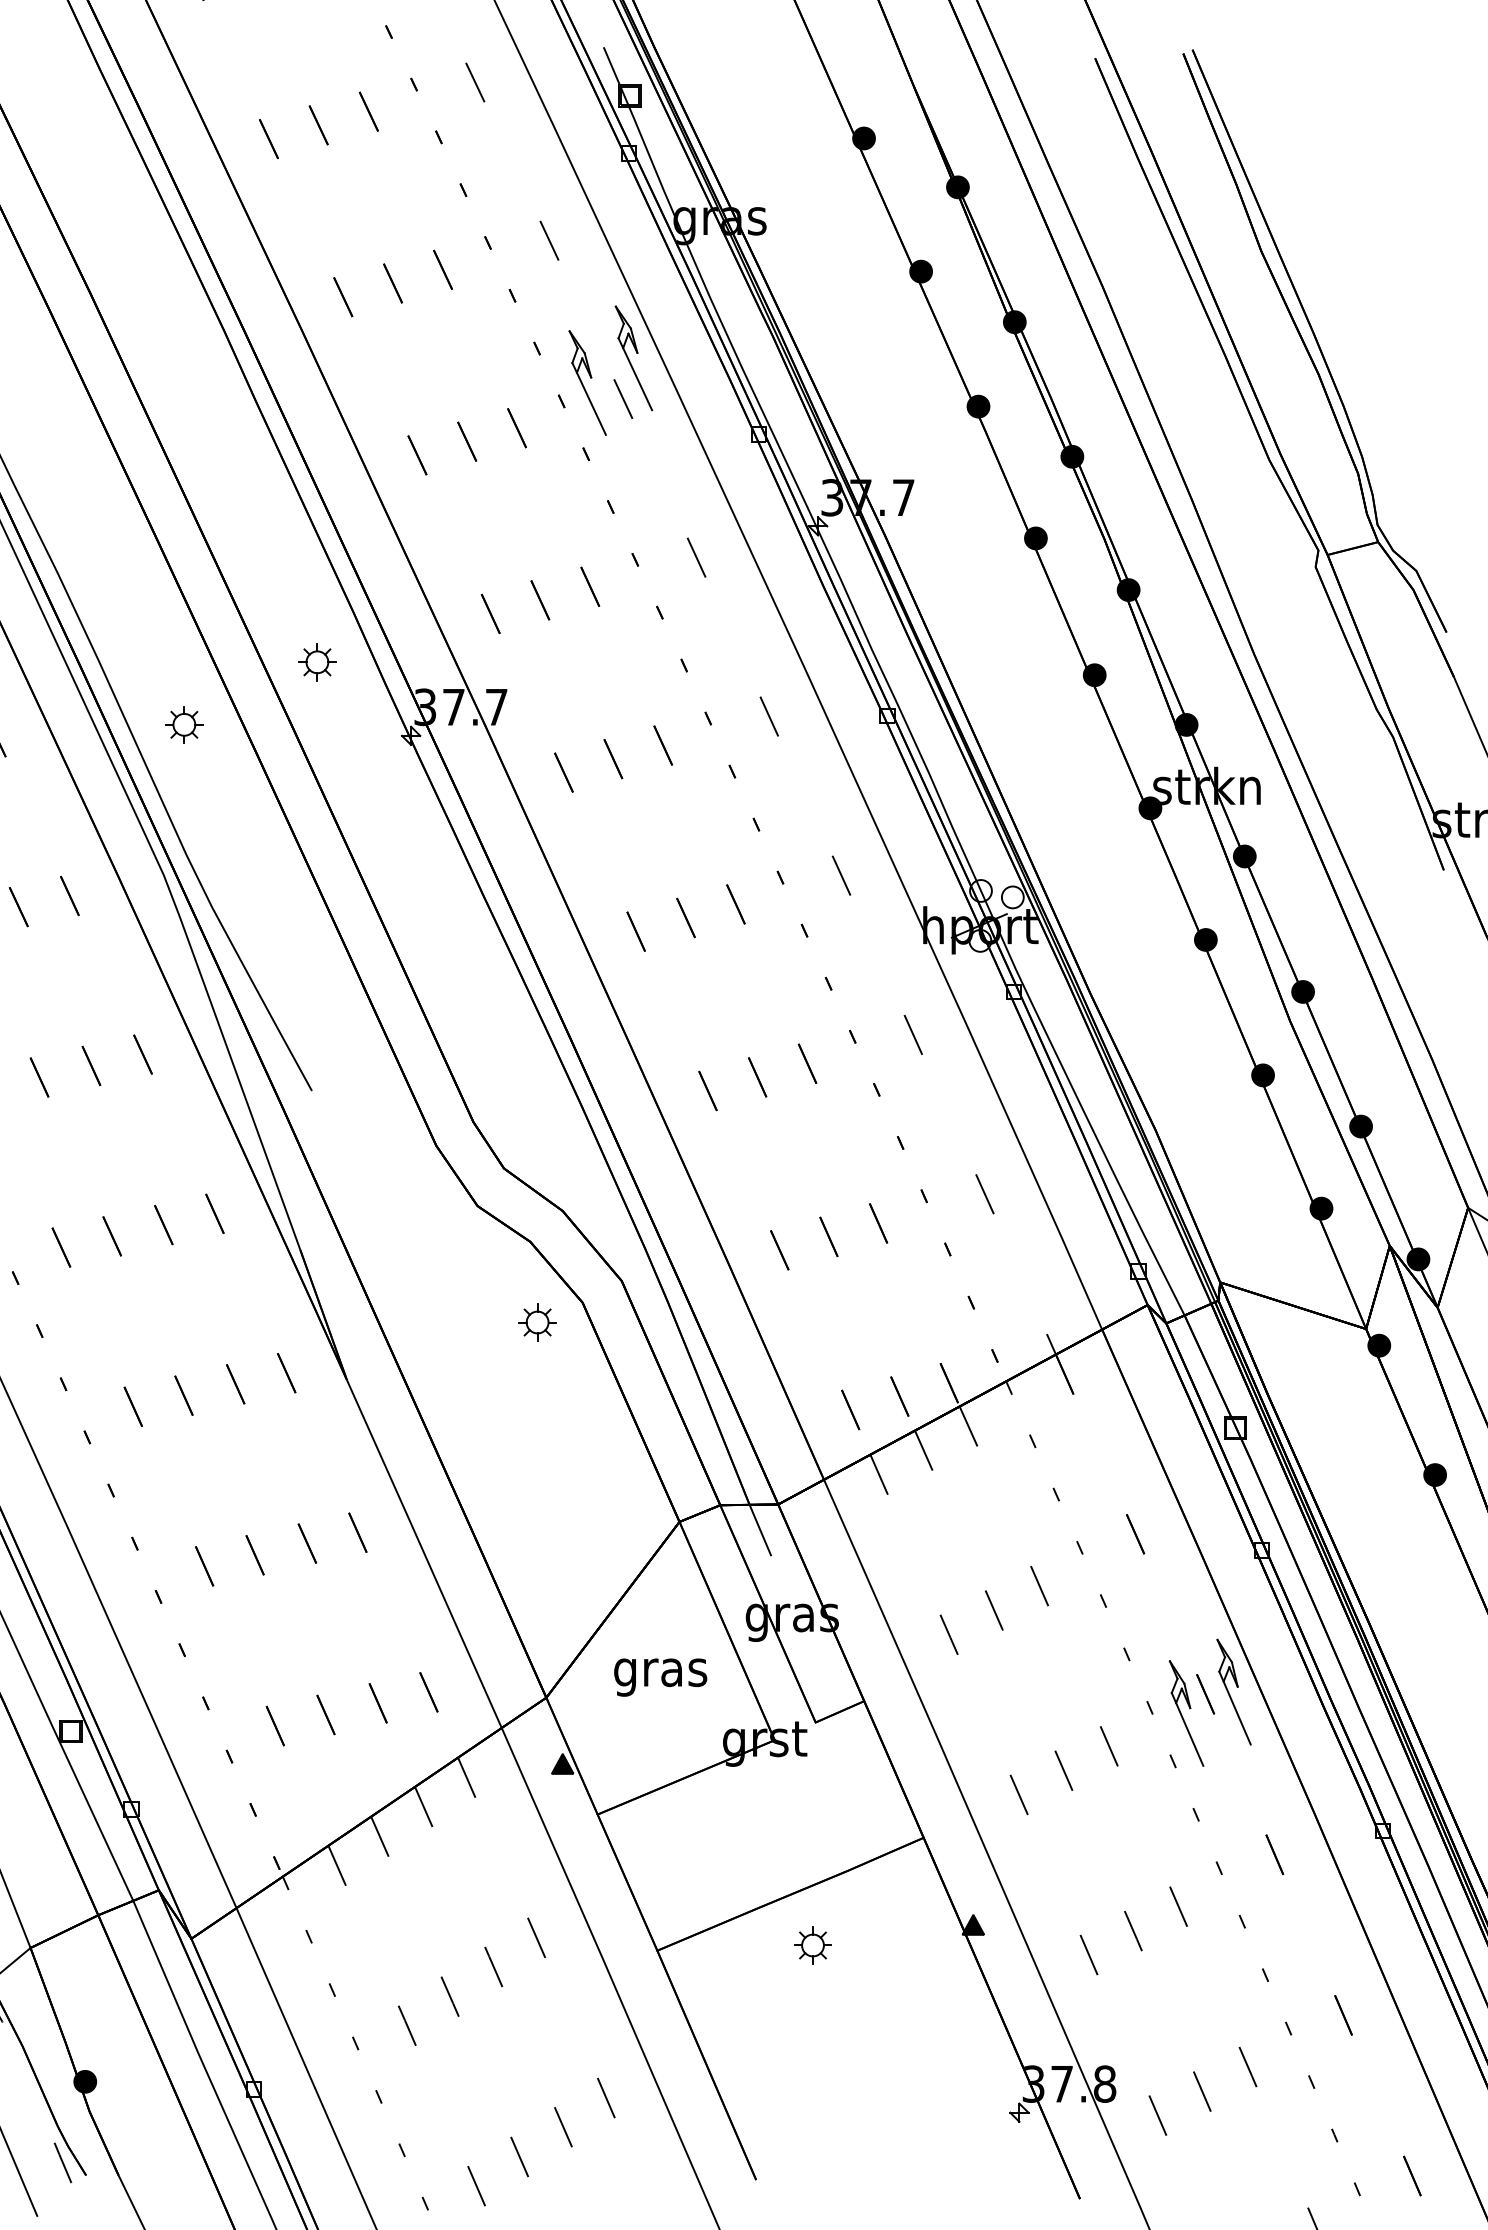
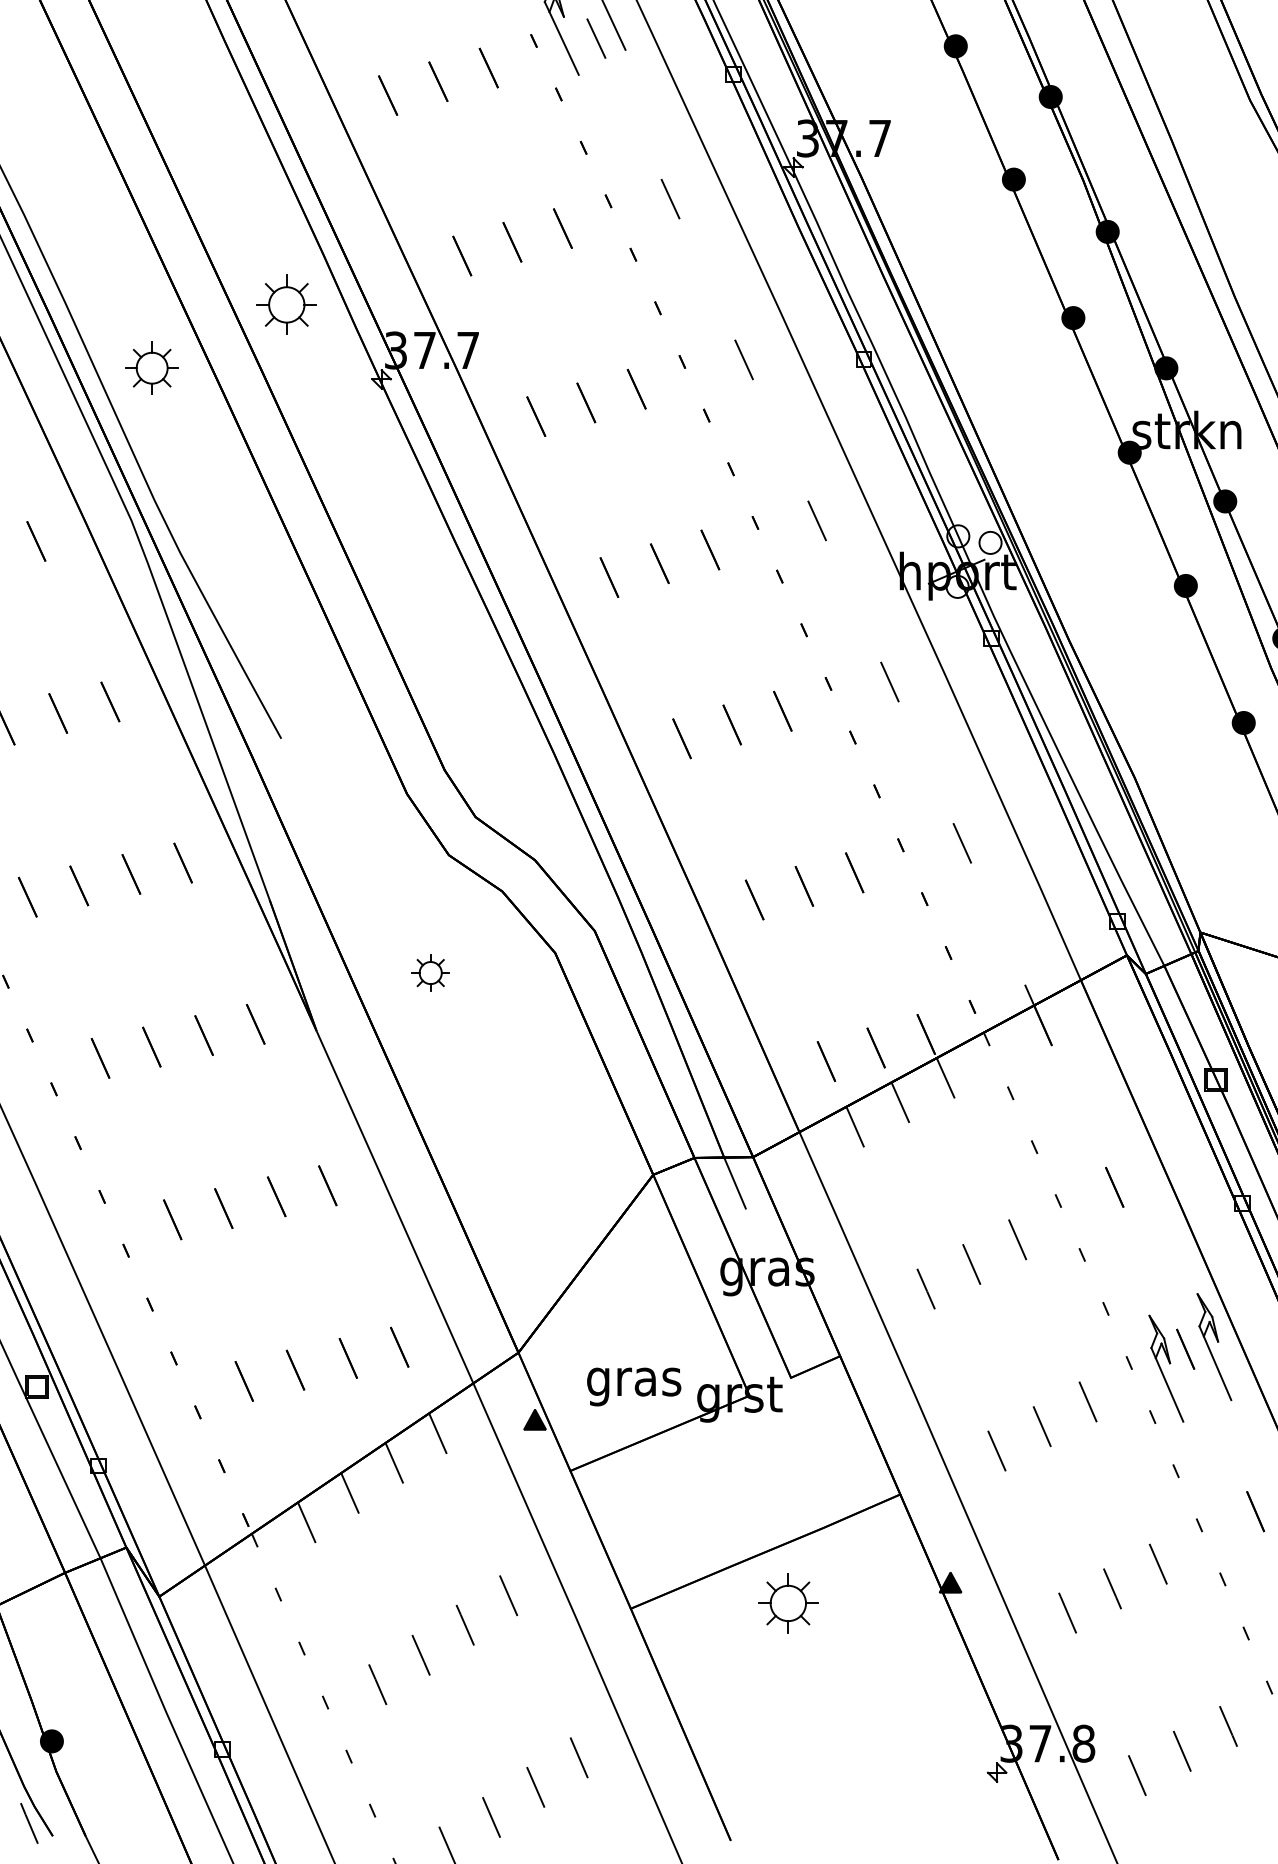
part: (317, 662) -> (286, 305), size x1.6
part: (184, 724) -> (152, 367), size x1.4
part: (537, 1322) -> (430, 973), moved
text: (660, 1677) -> (634, 1386), moved
part: (812, 1945) -> (787, 1603), size x1.6

